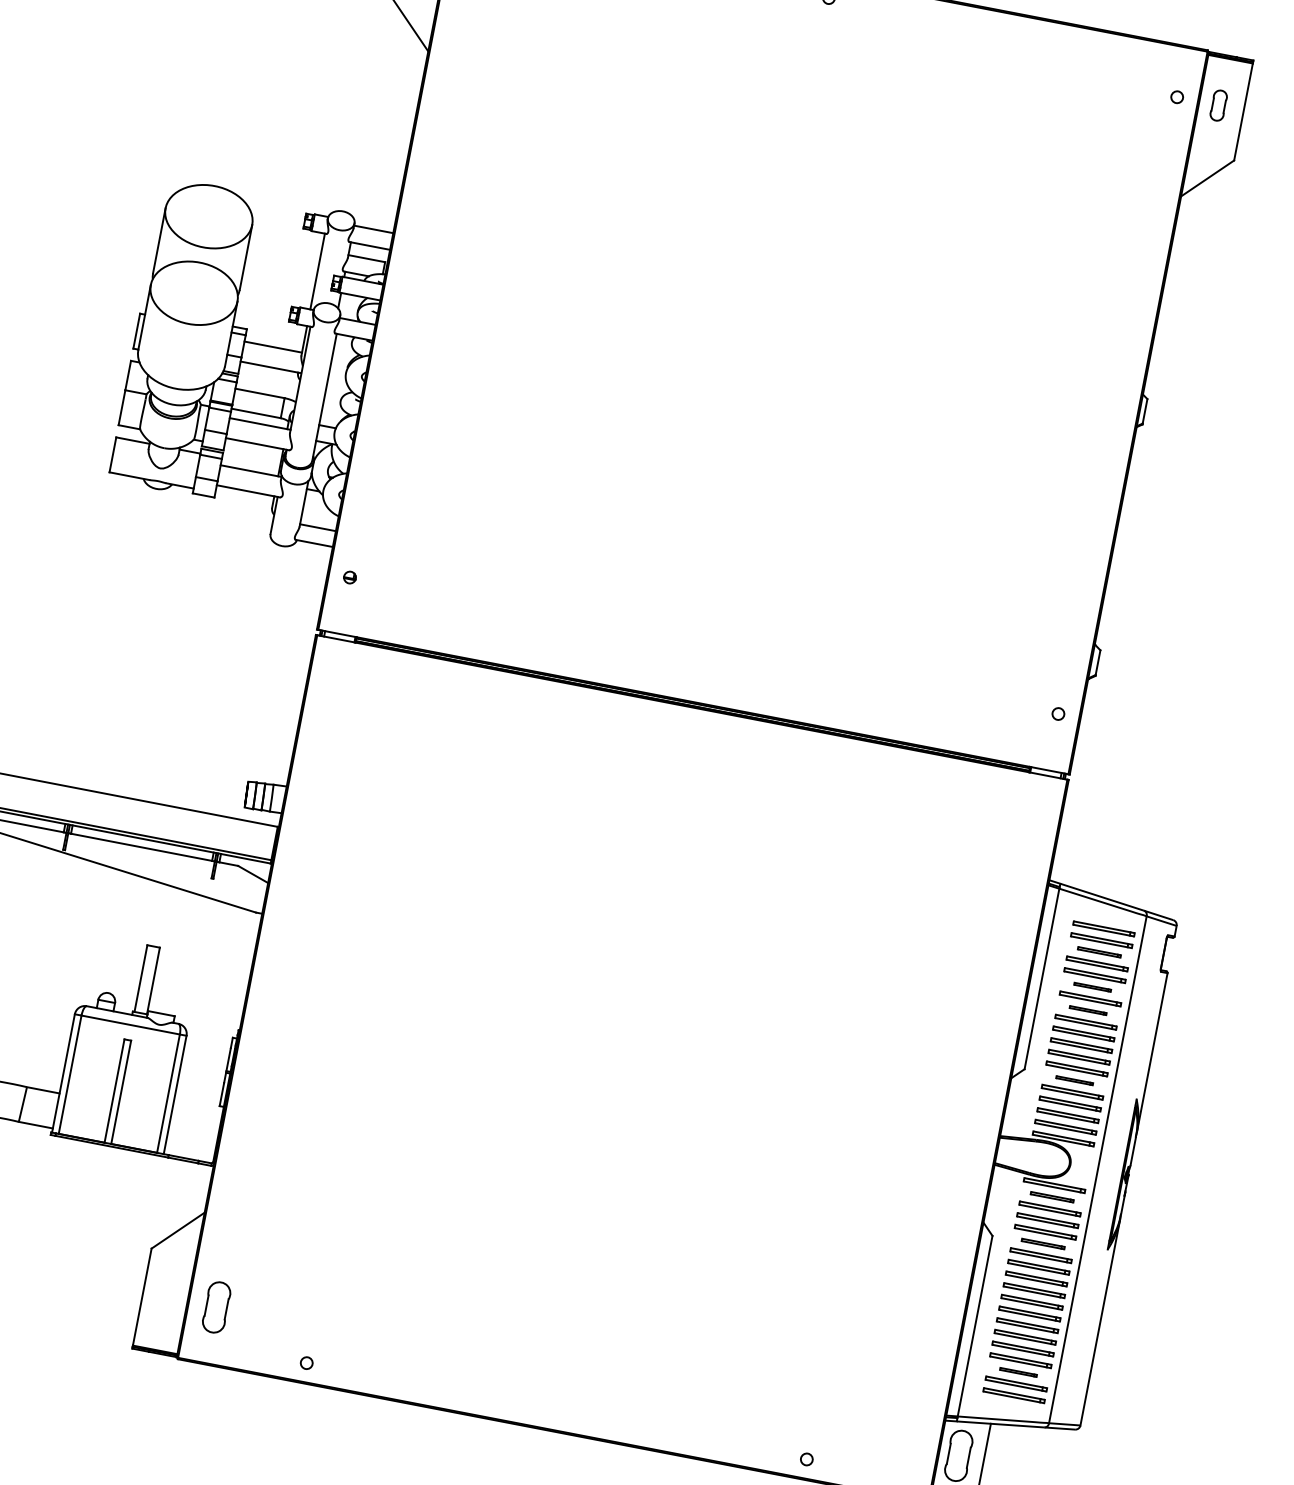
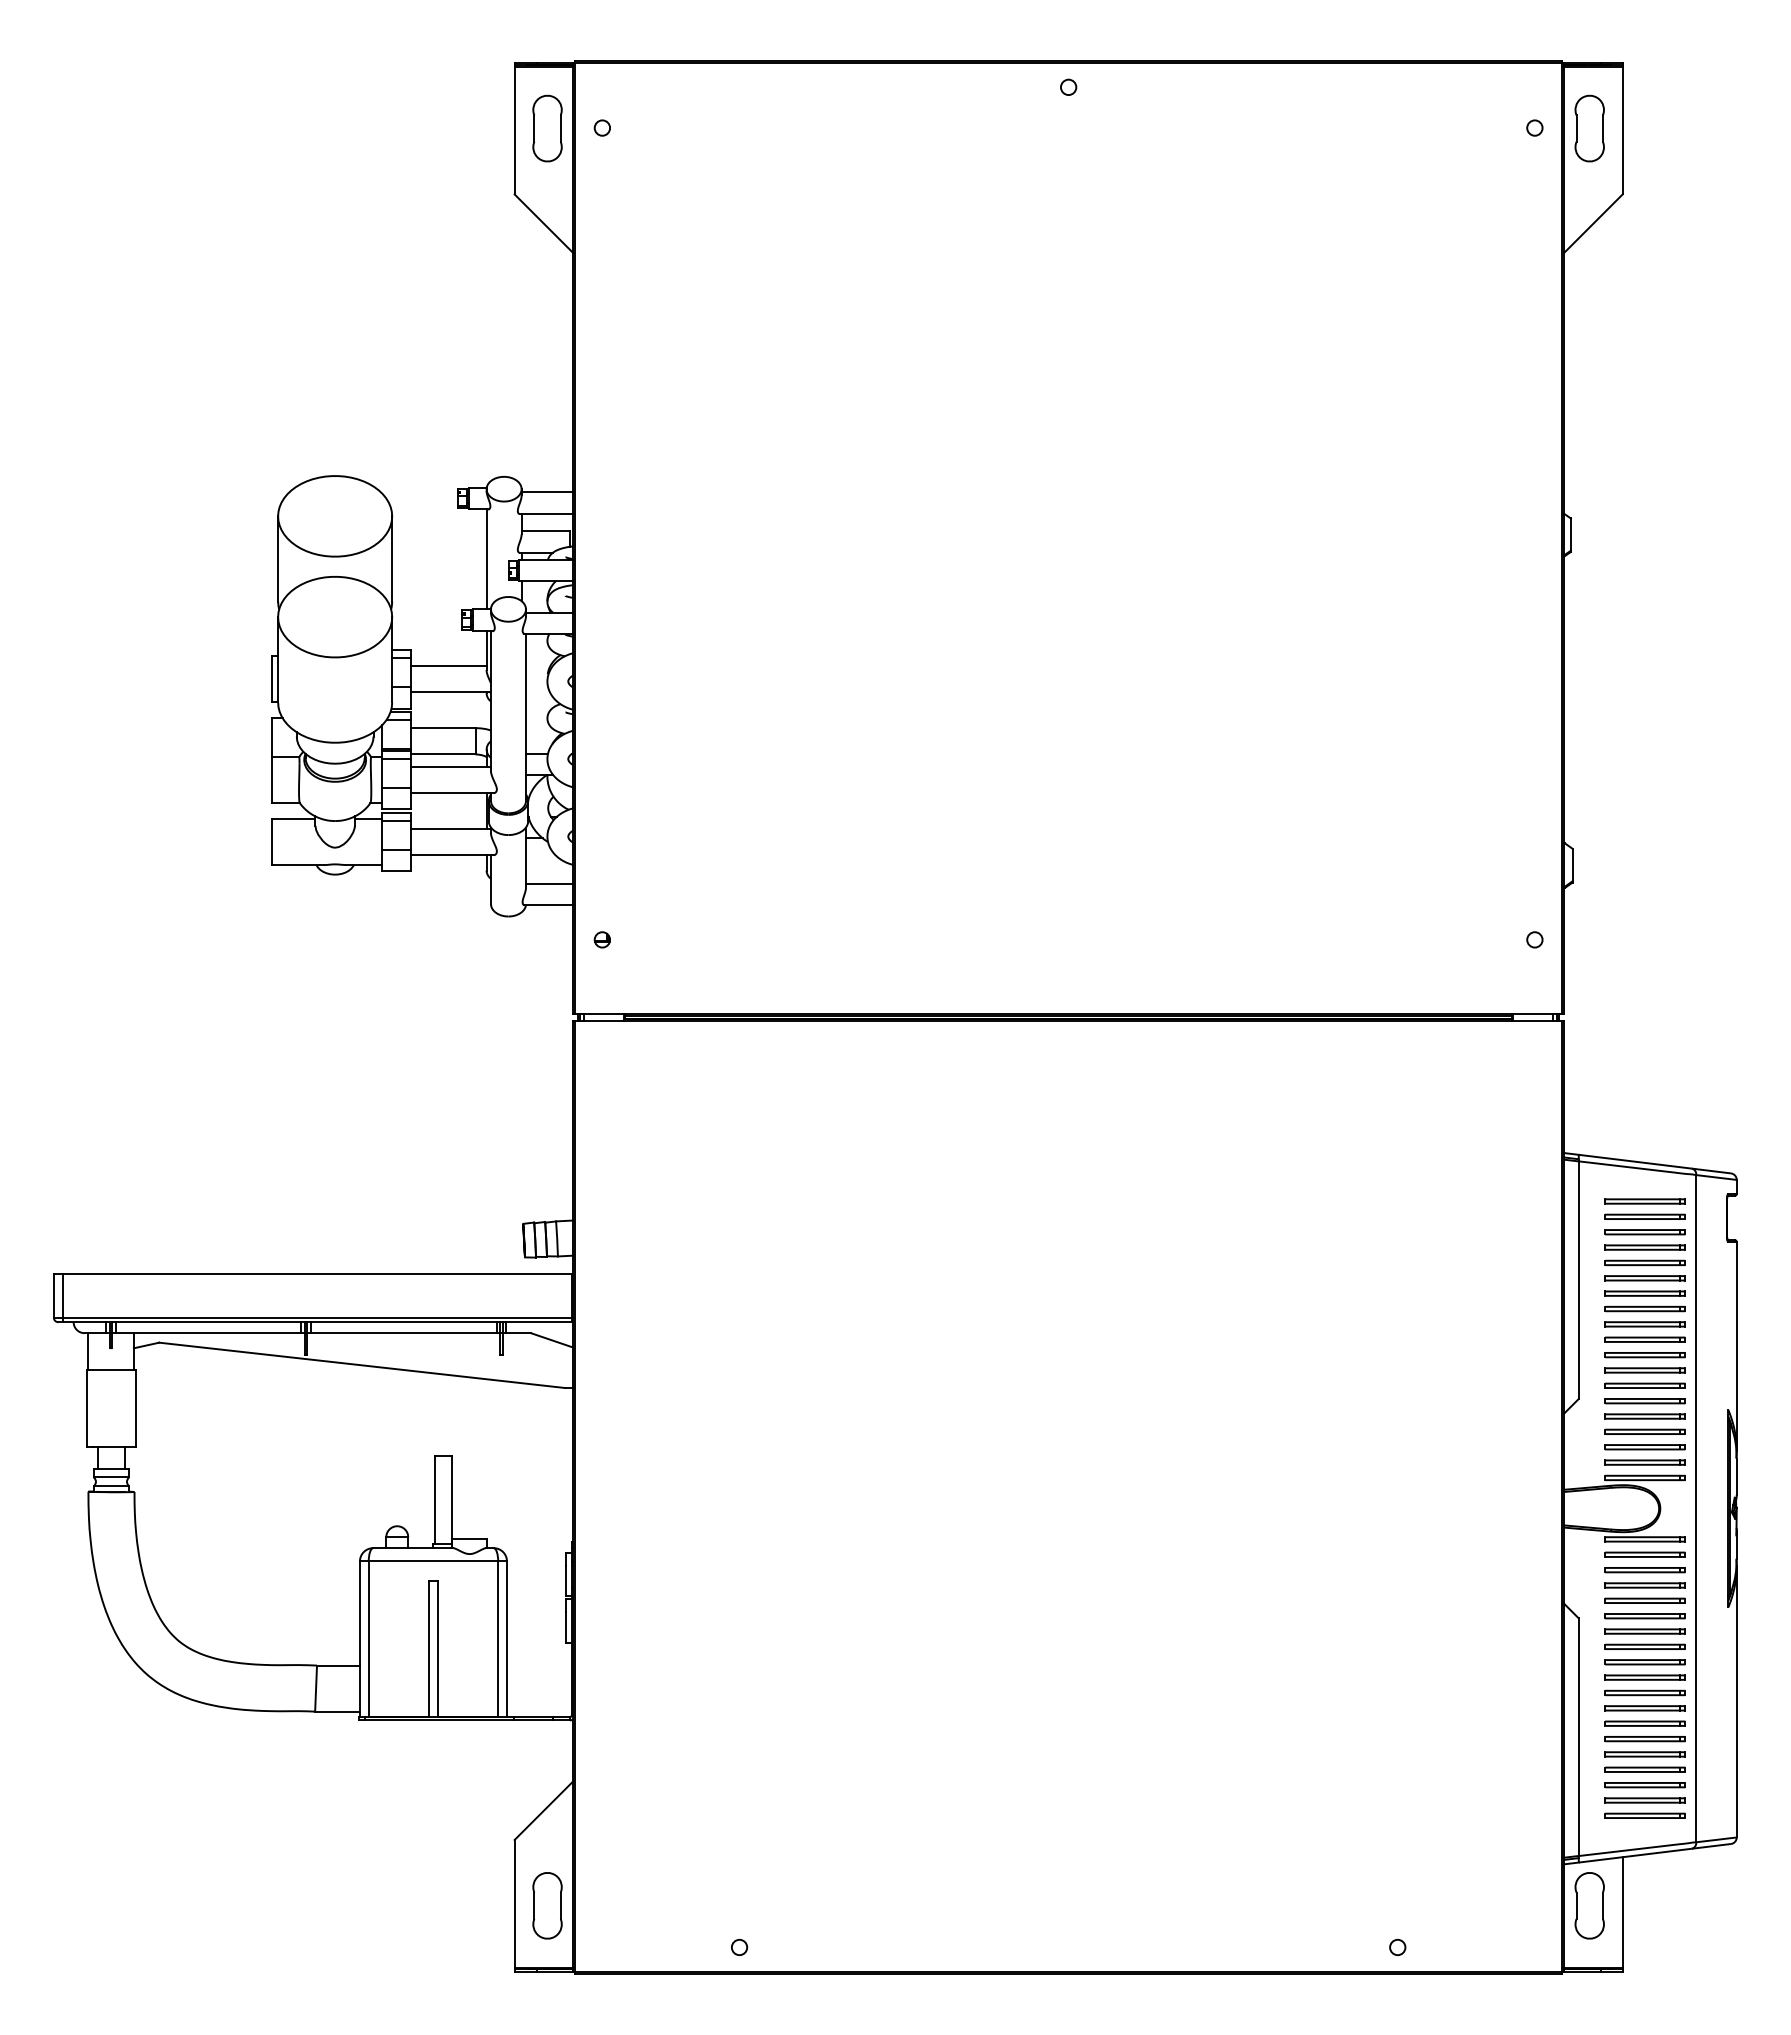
part: (1218, 105) -> (1589, 128), size x1.67
part: (1098, 952) -> (1644, 1232), size x1.43
part: (1092, 987) -> (1644, 1278), size x1.67
part: (1087, 1010) -> (1644, 1308), size x1.67
part: (1074, 1080) -> (1644, 1401), size x1.67
part: (1051, 1197) -> (1644, 1554), size x1.43
part: (1042, 1244) -> (1644, 1616), size x1.43
part: (216, 1307) -> (547, 1905), moved
part: (1017, 1372) -> (1644, 1785), size x1.67

